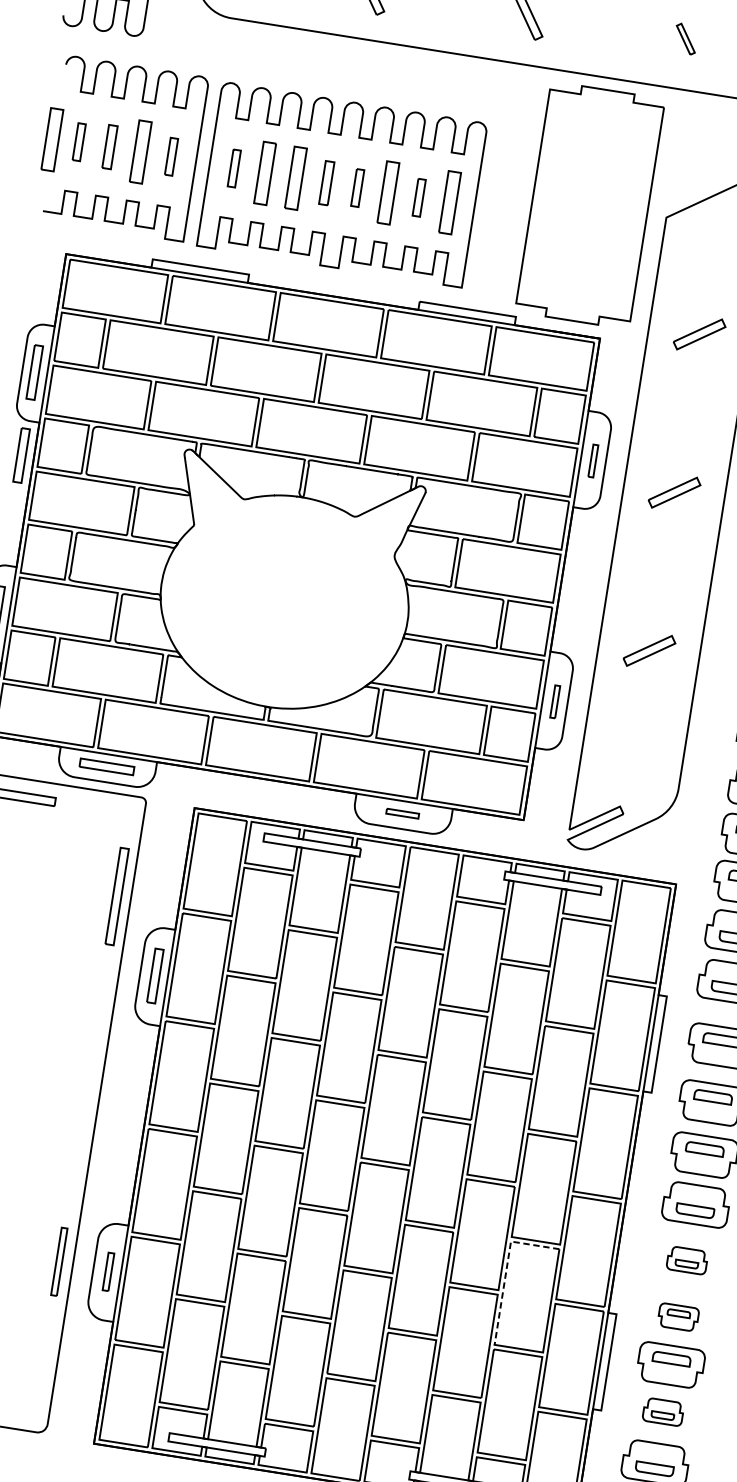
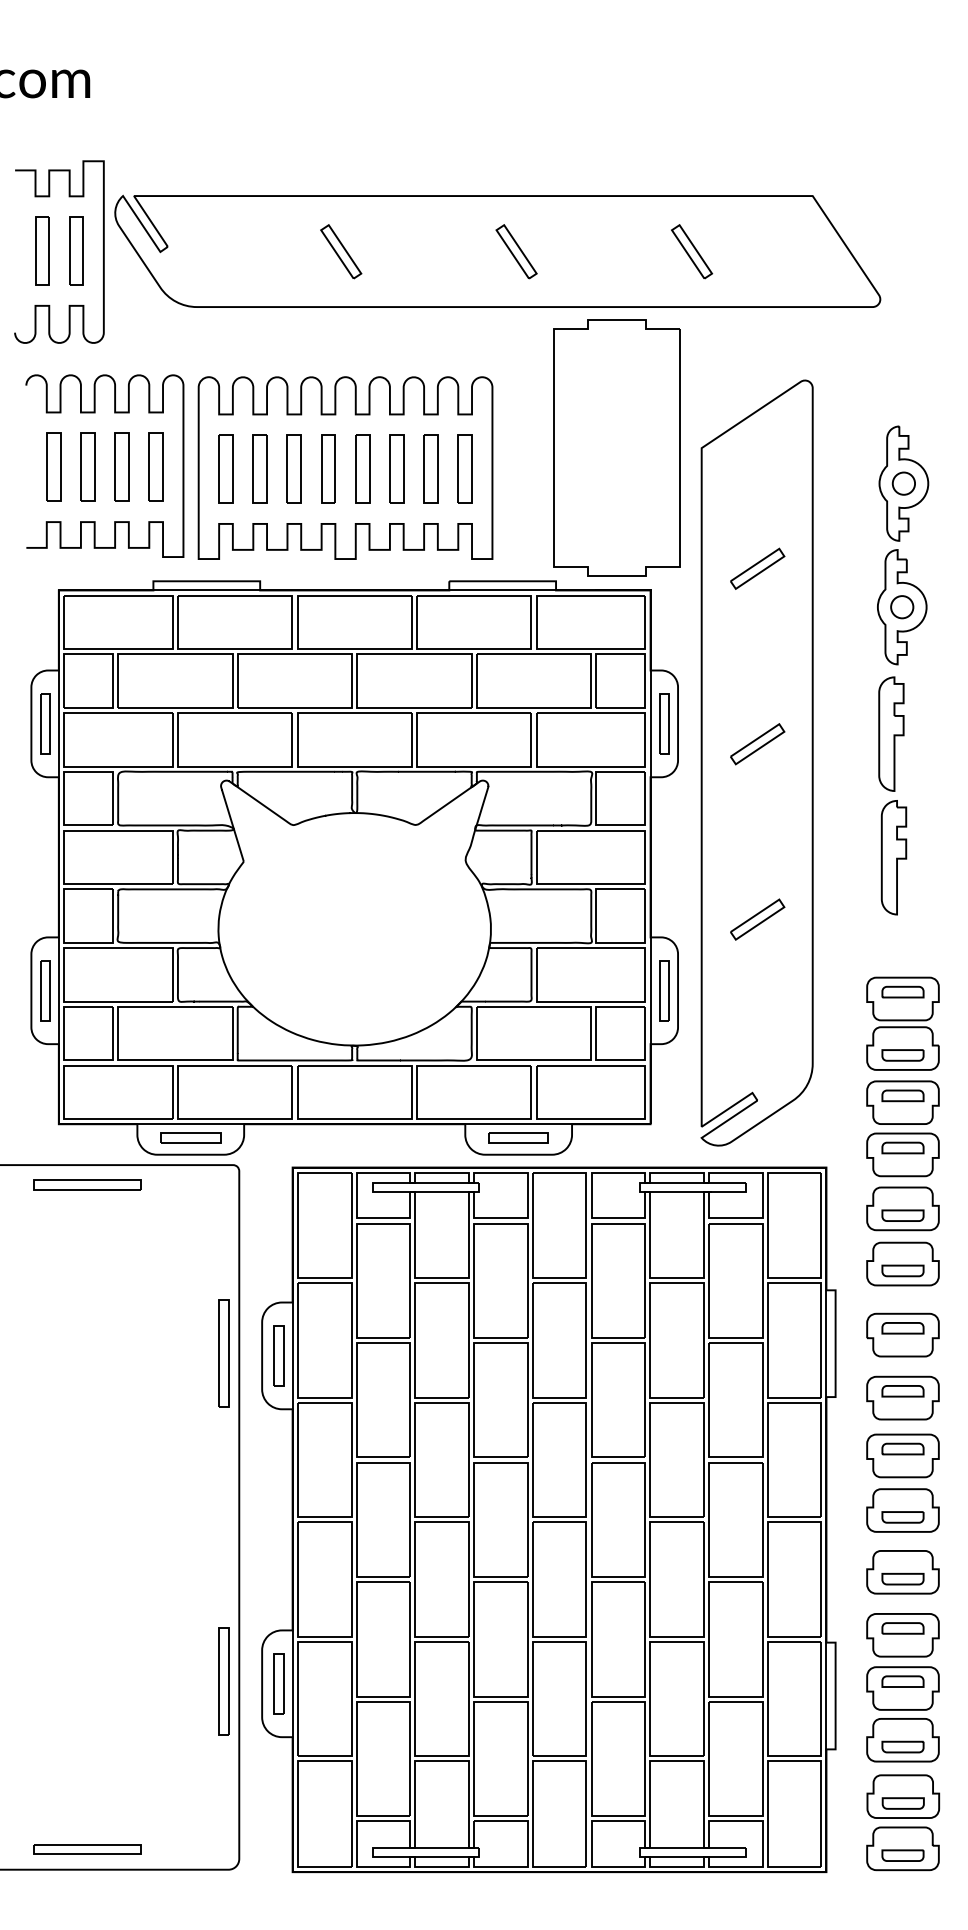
part: (686, 38) -> (692, 251), size x1.67
part: (51, 139) -> (23, 468), removed
part: (79, 141) -> (53, 466), size x1.67
part: (109, 146) -> (87, 466), size x1.43
part: (171, 156) -> (155, 466), size x1.67
part: (233, 167) -> (225, 468), size x1.67
part: (326, 182) -> (328, 468), size x1.43
part: (357, 187) -> (362, 468), size x1.67
part: (418, 197) -> (430, 468), size x1.67
part: (22, 455) -> (45, 815), removed
part: (593, 460) -> (664, 723), size x1.67
part: (555, 701) -> (664, 990), size x1.67
part: (402, 813) -> (518, 1137), size x1.67
part: (116, 896) -> (223, 1353), moved
part: (686, 1260) -> (902, 1572), size x1.67
part: (58, 1261) -> (223, 1681), size x1.43
line: (507, 1268) -> (709, 1611), dashed -> solid
part: (108, 1271) -> (278, 1683), size x1.43
part: (677, 1317) -> (902, 1635), size x1.67
part: (662, 1412) -> (902, 1740), size x1.67

